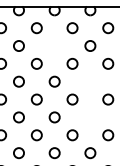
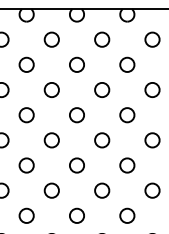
circle: (54, 45) -> (76, 64), added
circle: (90, 81) -> (127, 114), added
circle: (90, 117) -> (127, 165), added

